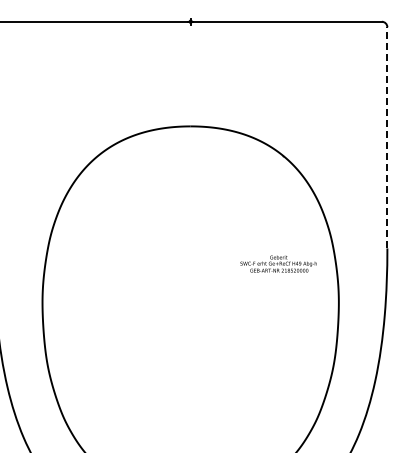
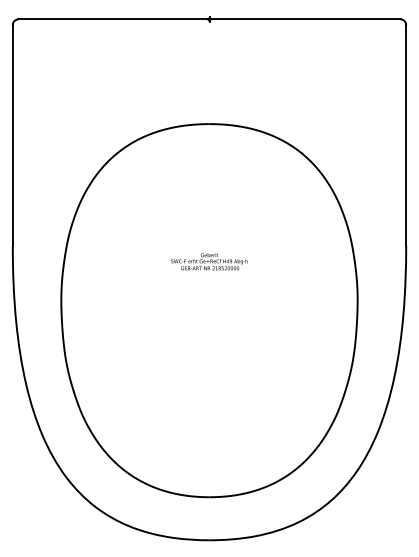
line: (387, 137) -> (406, 135), dashed -> solid
text: (278, 263) -> (209, 261), moved

